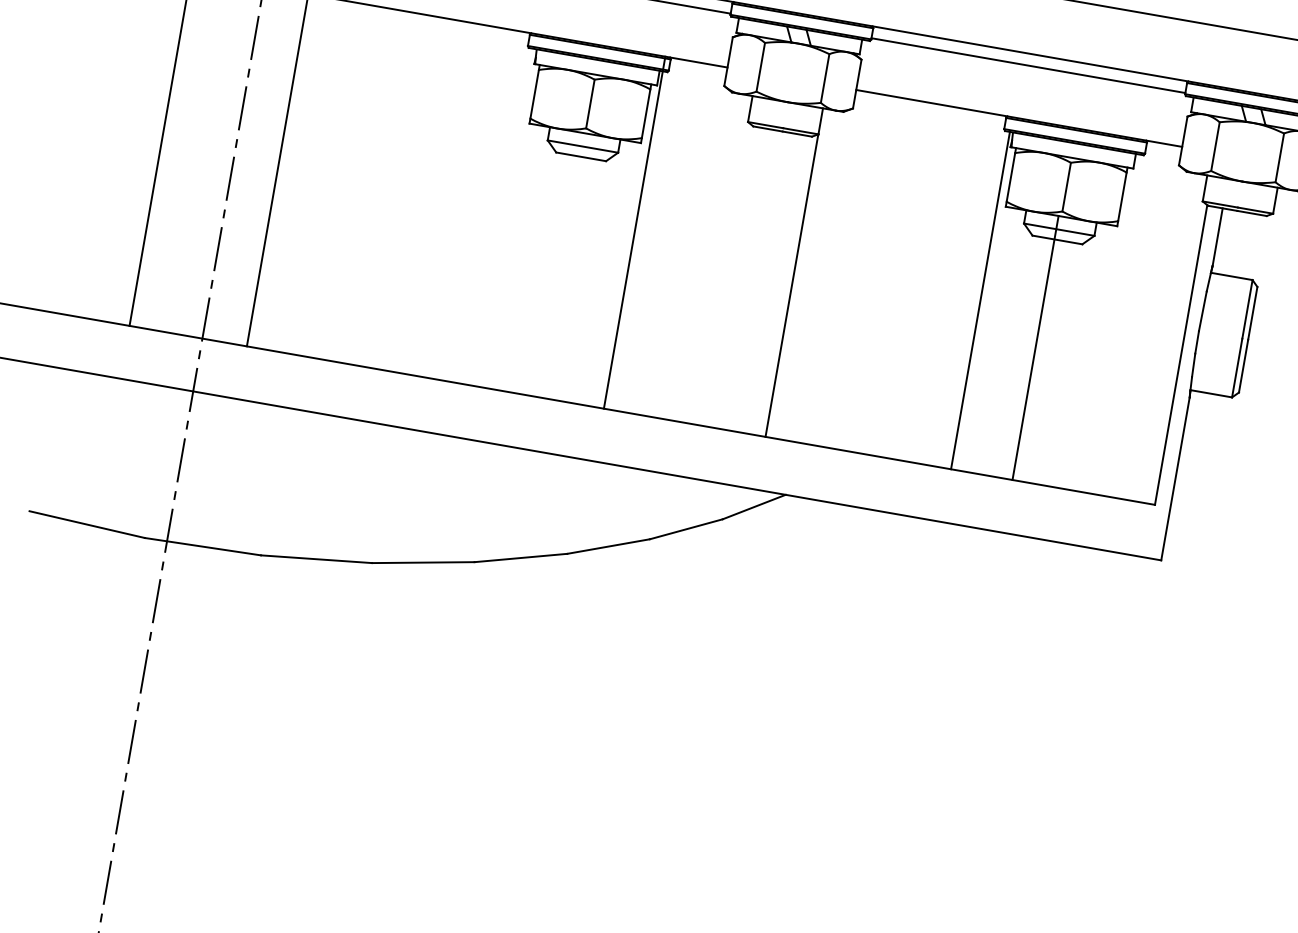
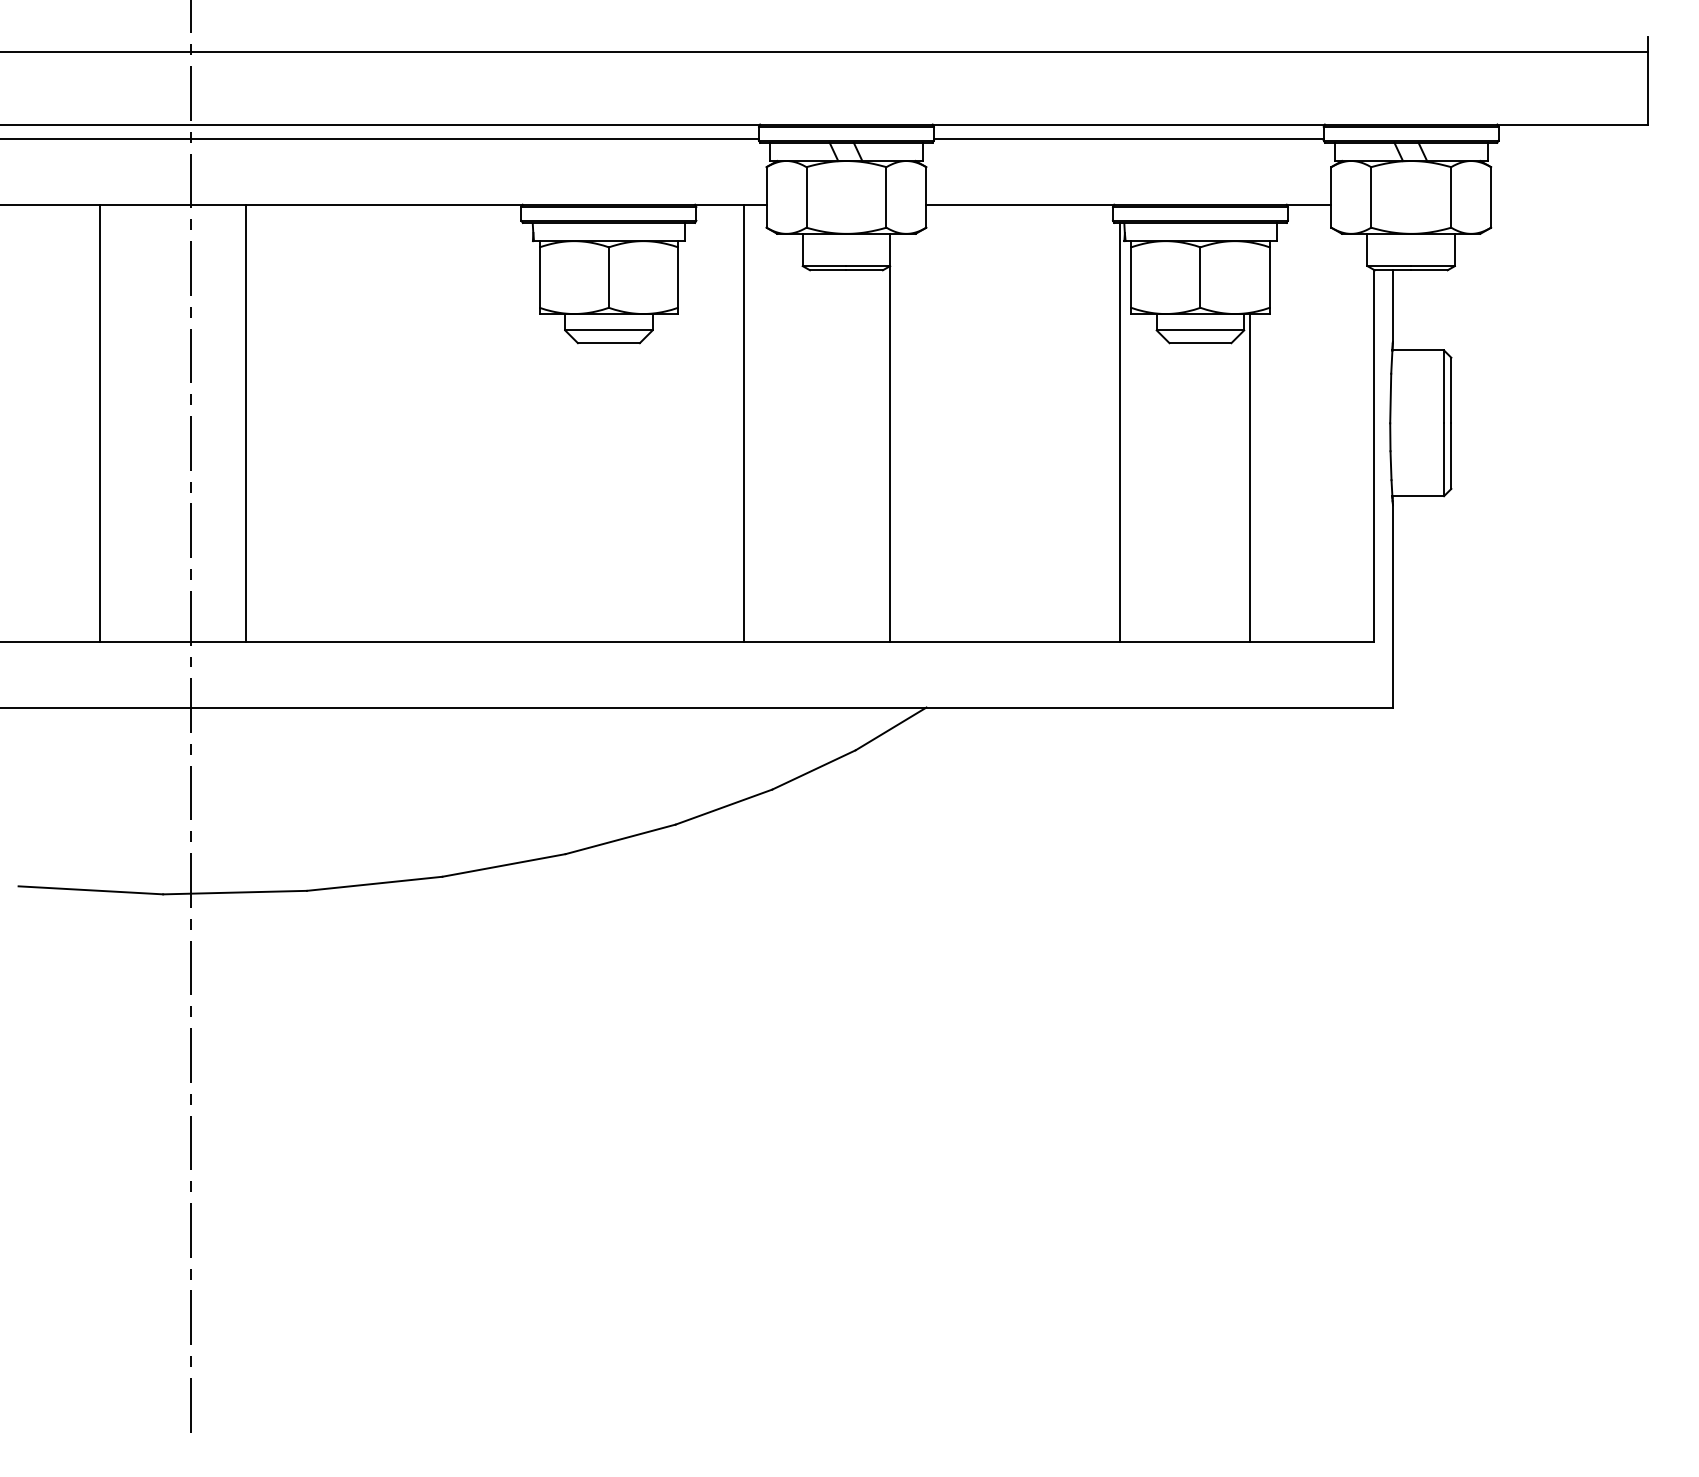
line: (634, 232) -> (744, 422), moved
line: (1035, 347) -> (1249, 477), moved

